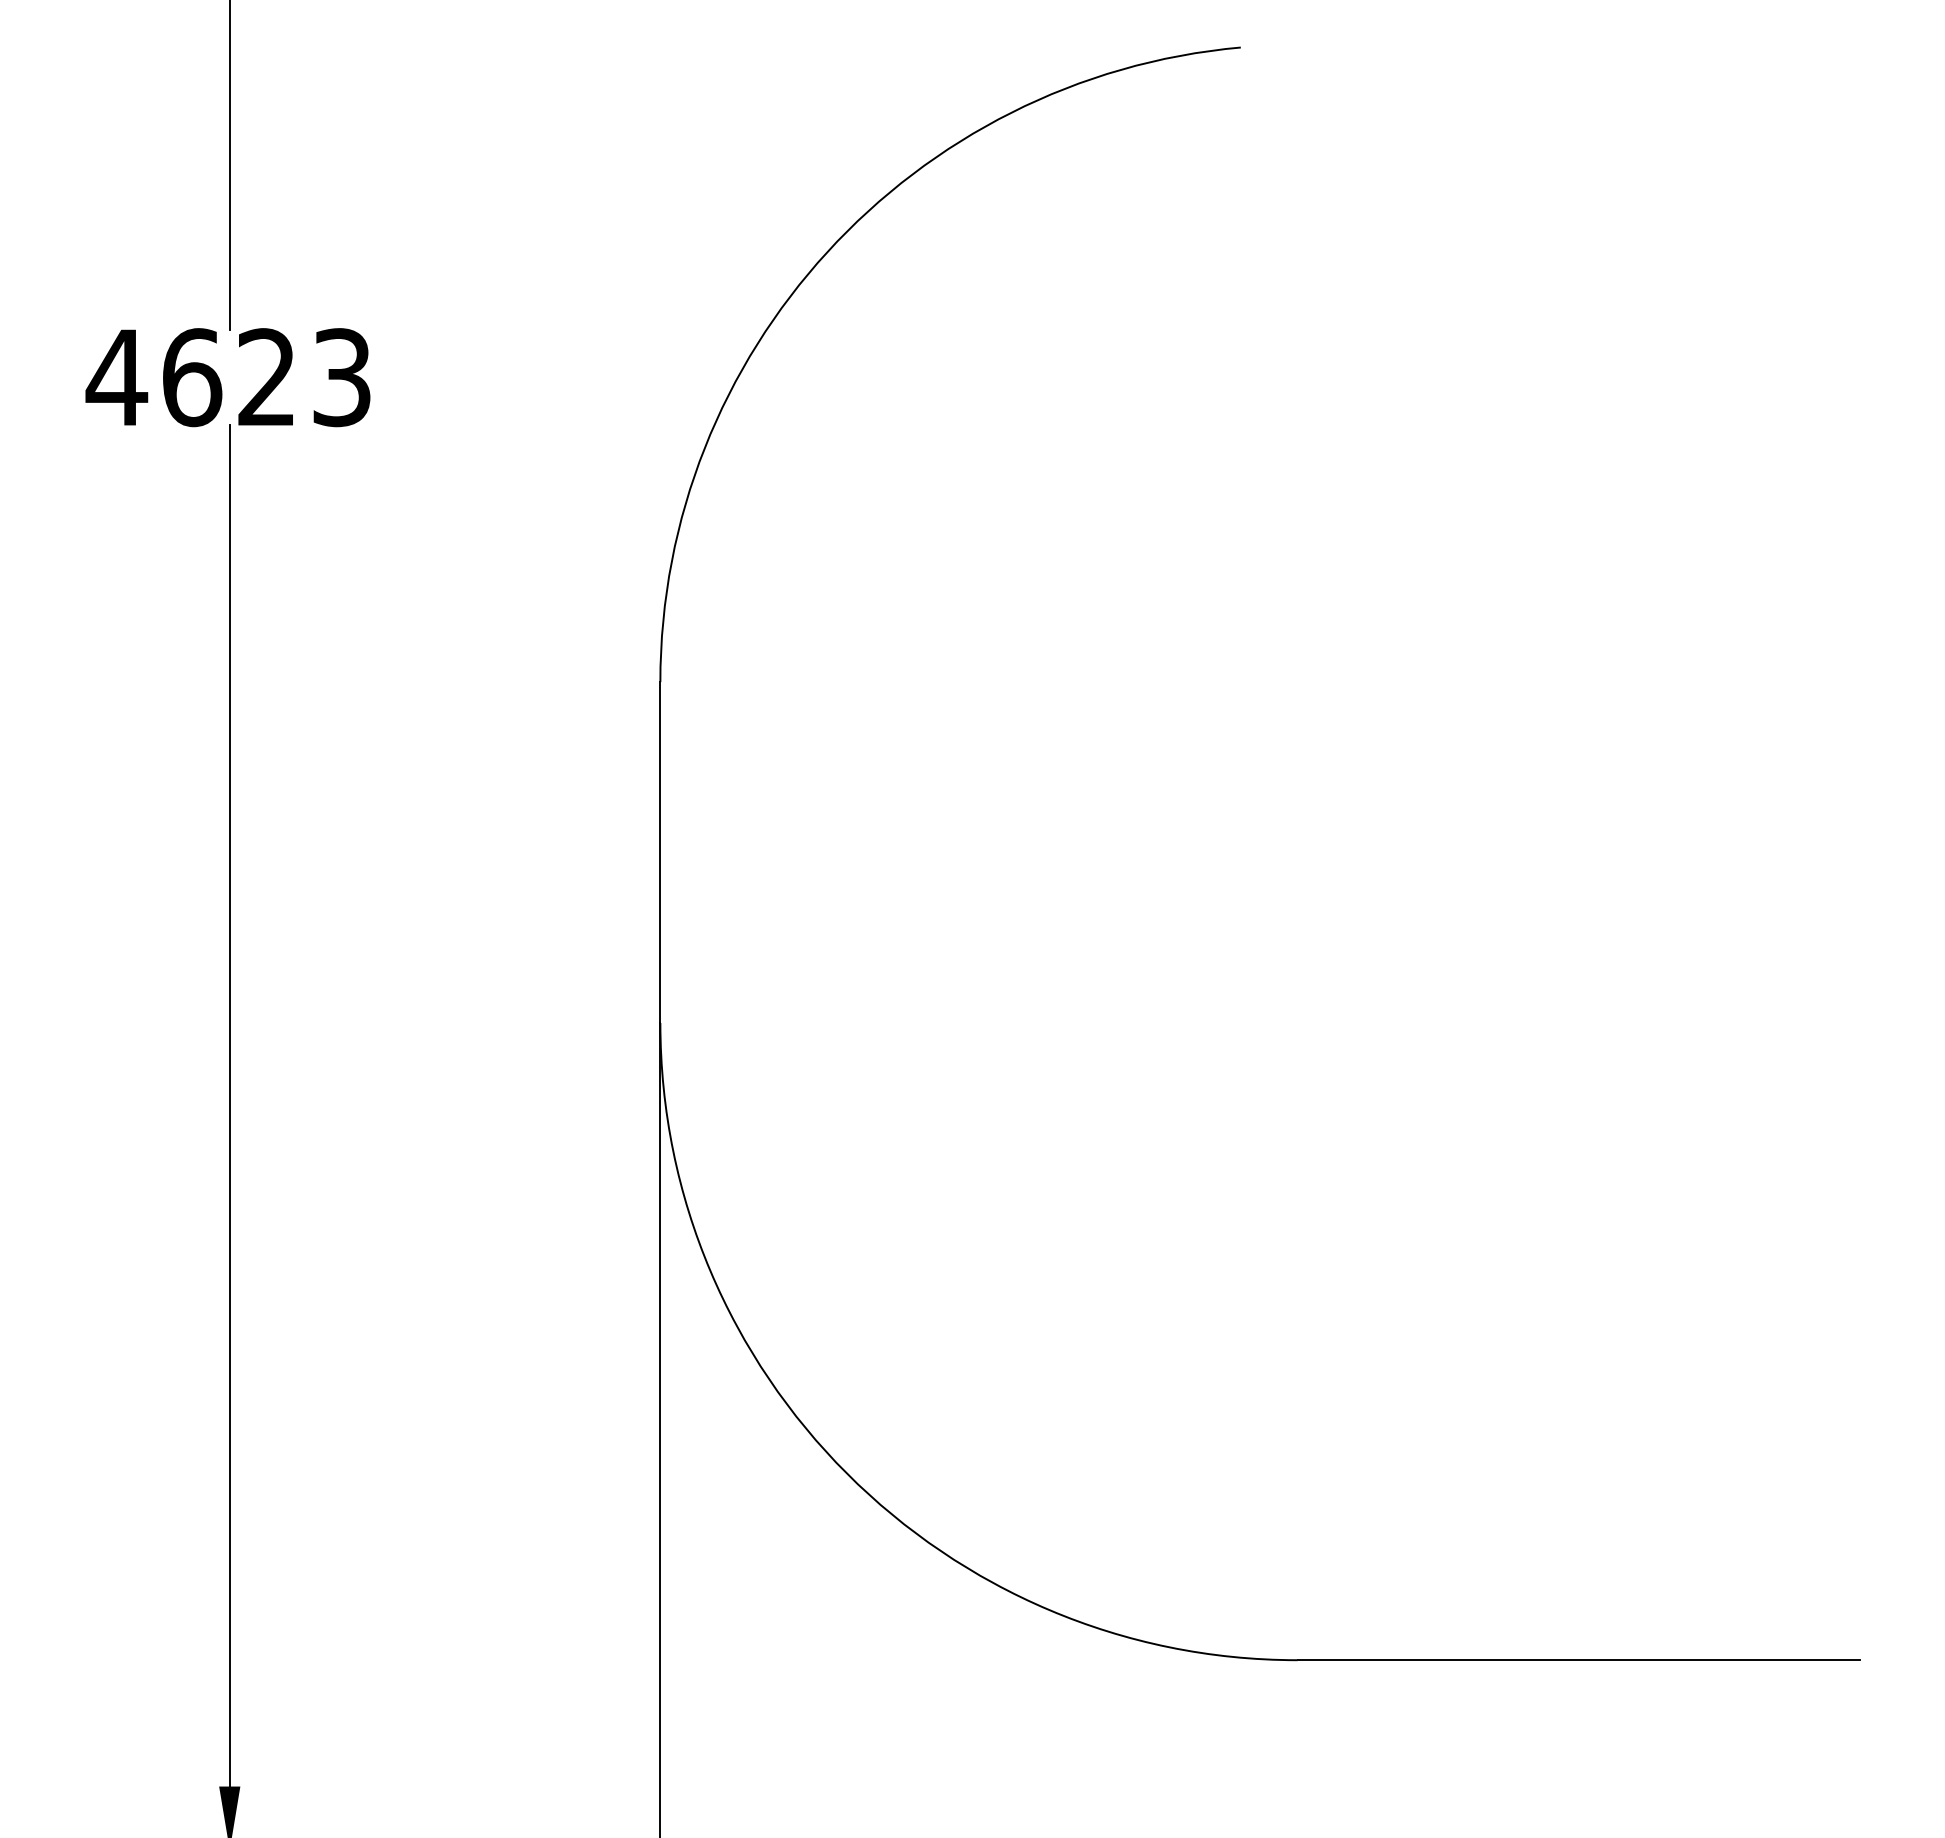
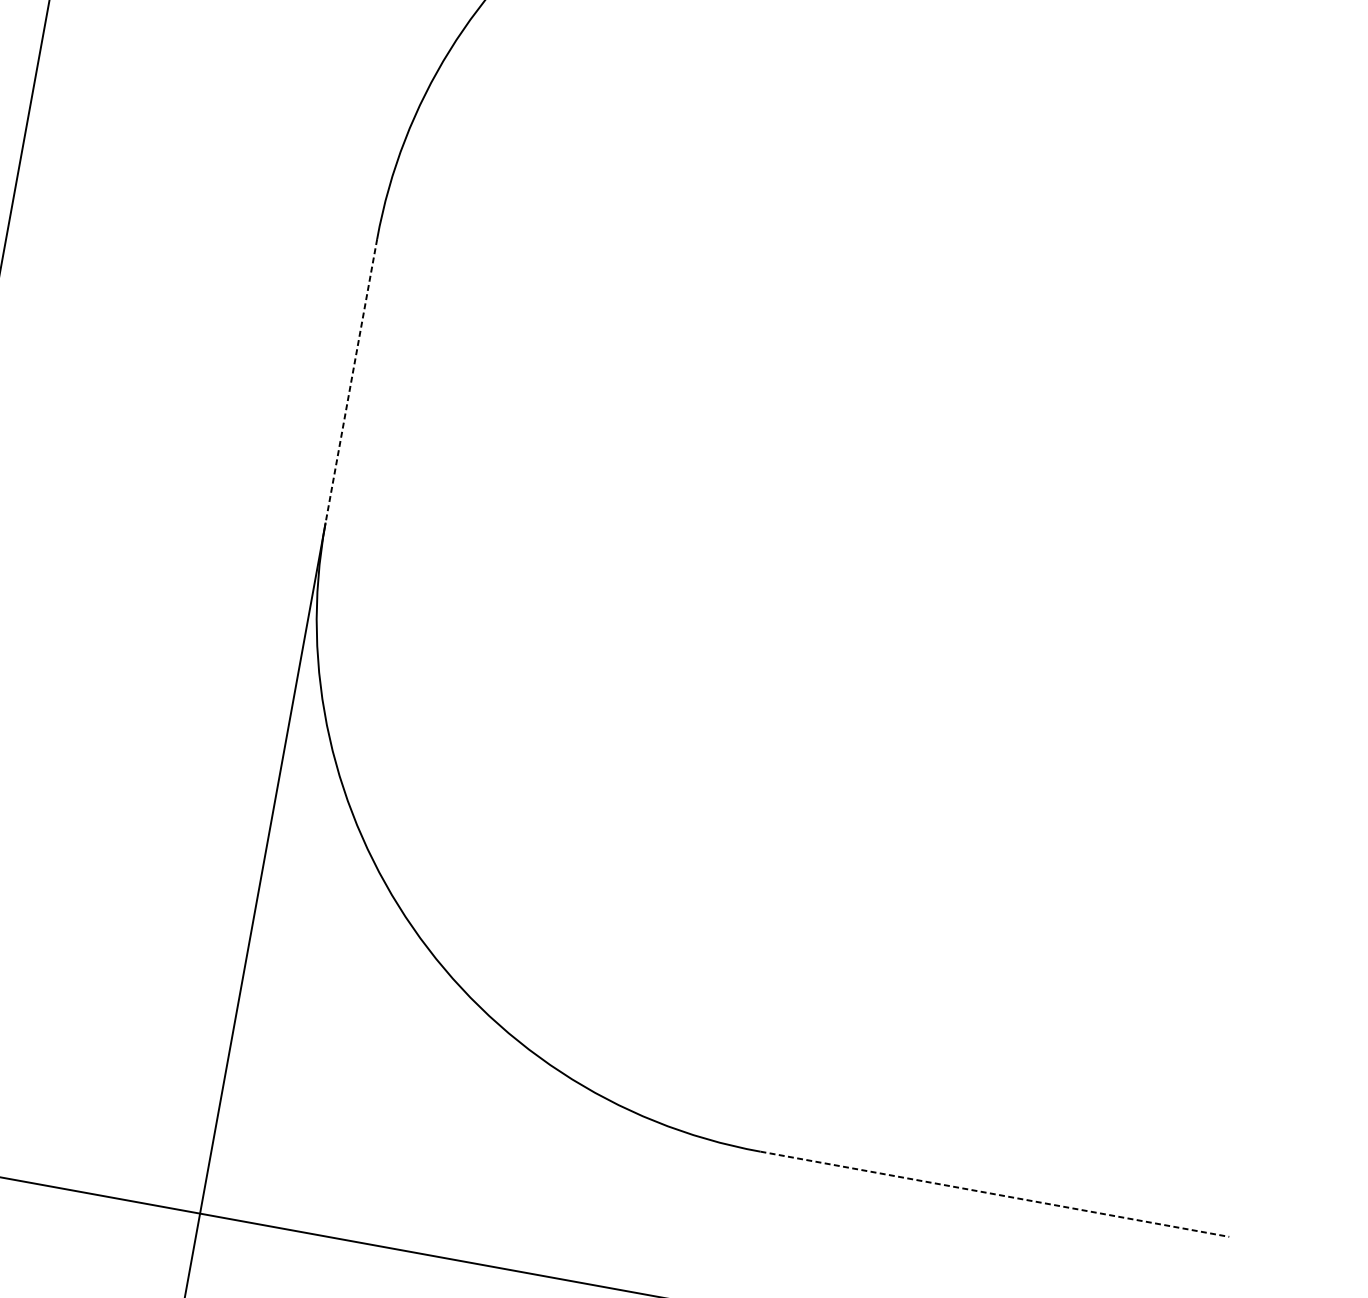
line: (660, 853) -> (351, 382), solid -> dashed
line: (1578, 1660) -> (994, 1194), solid -> dashed

